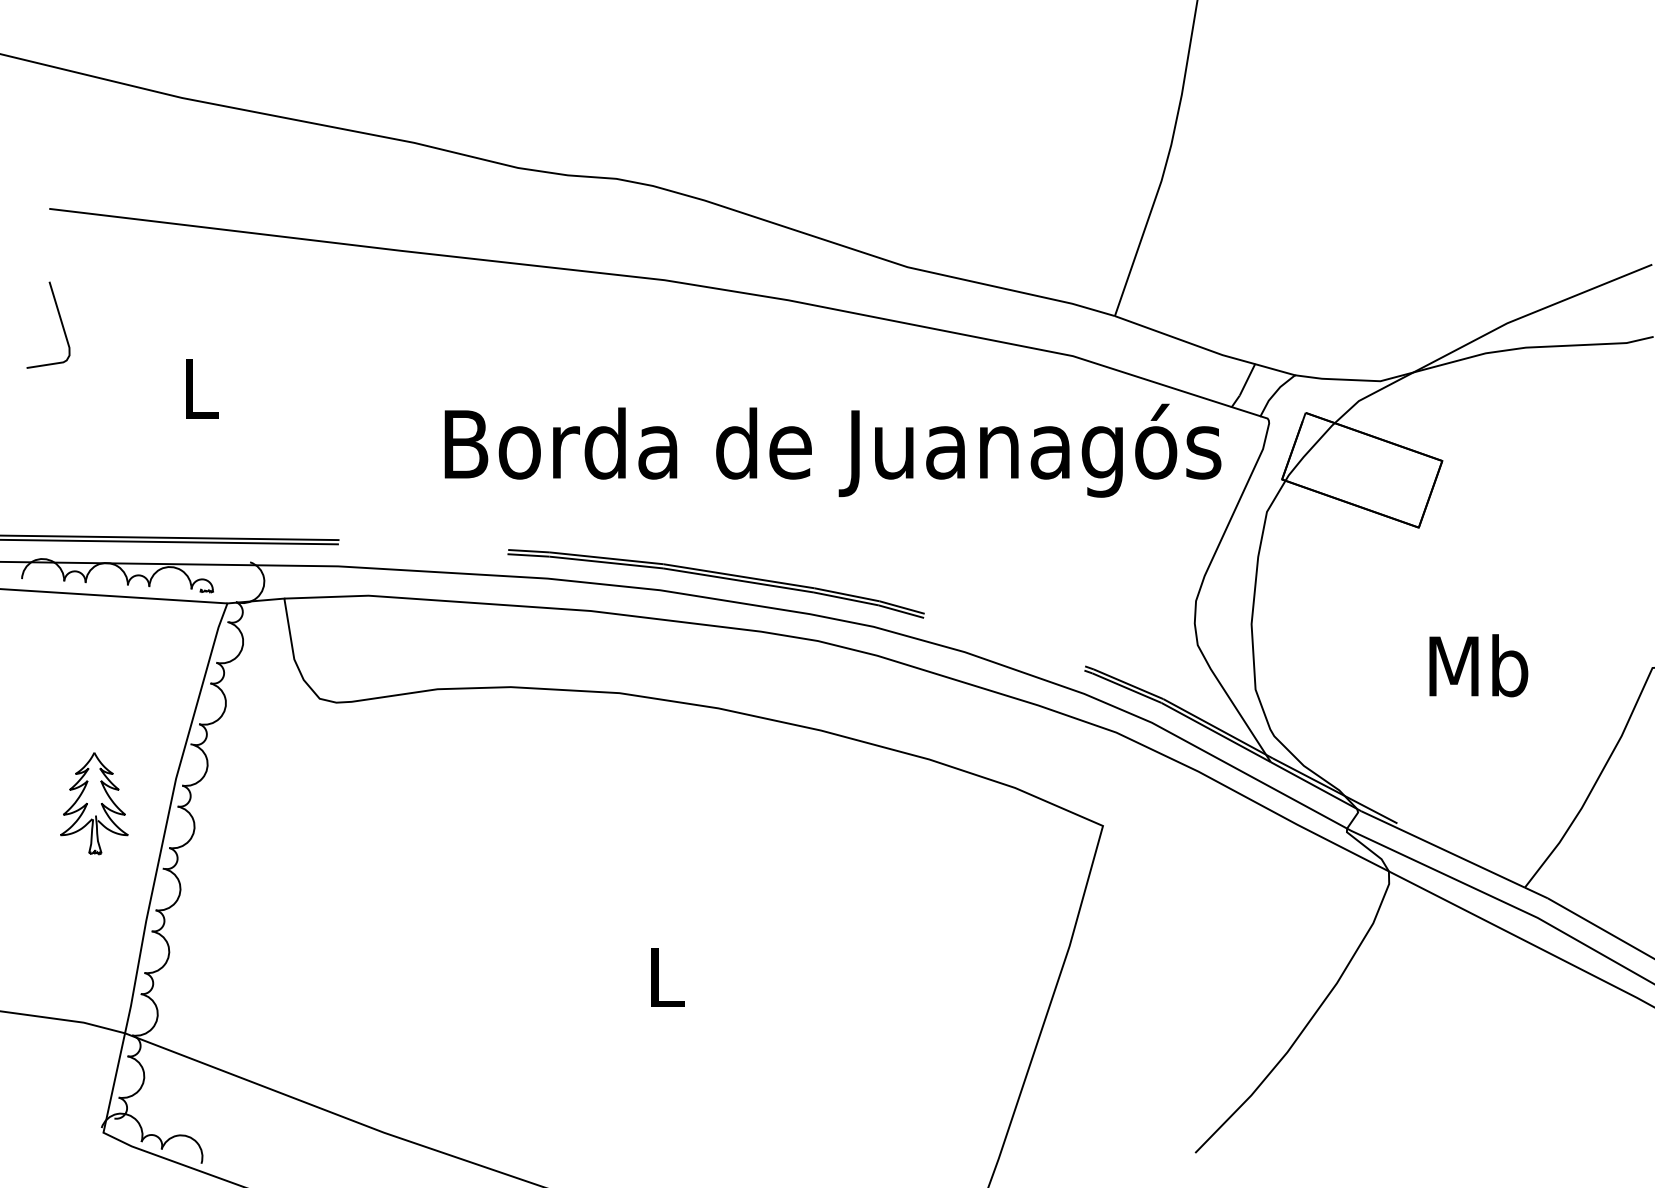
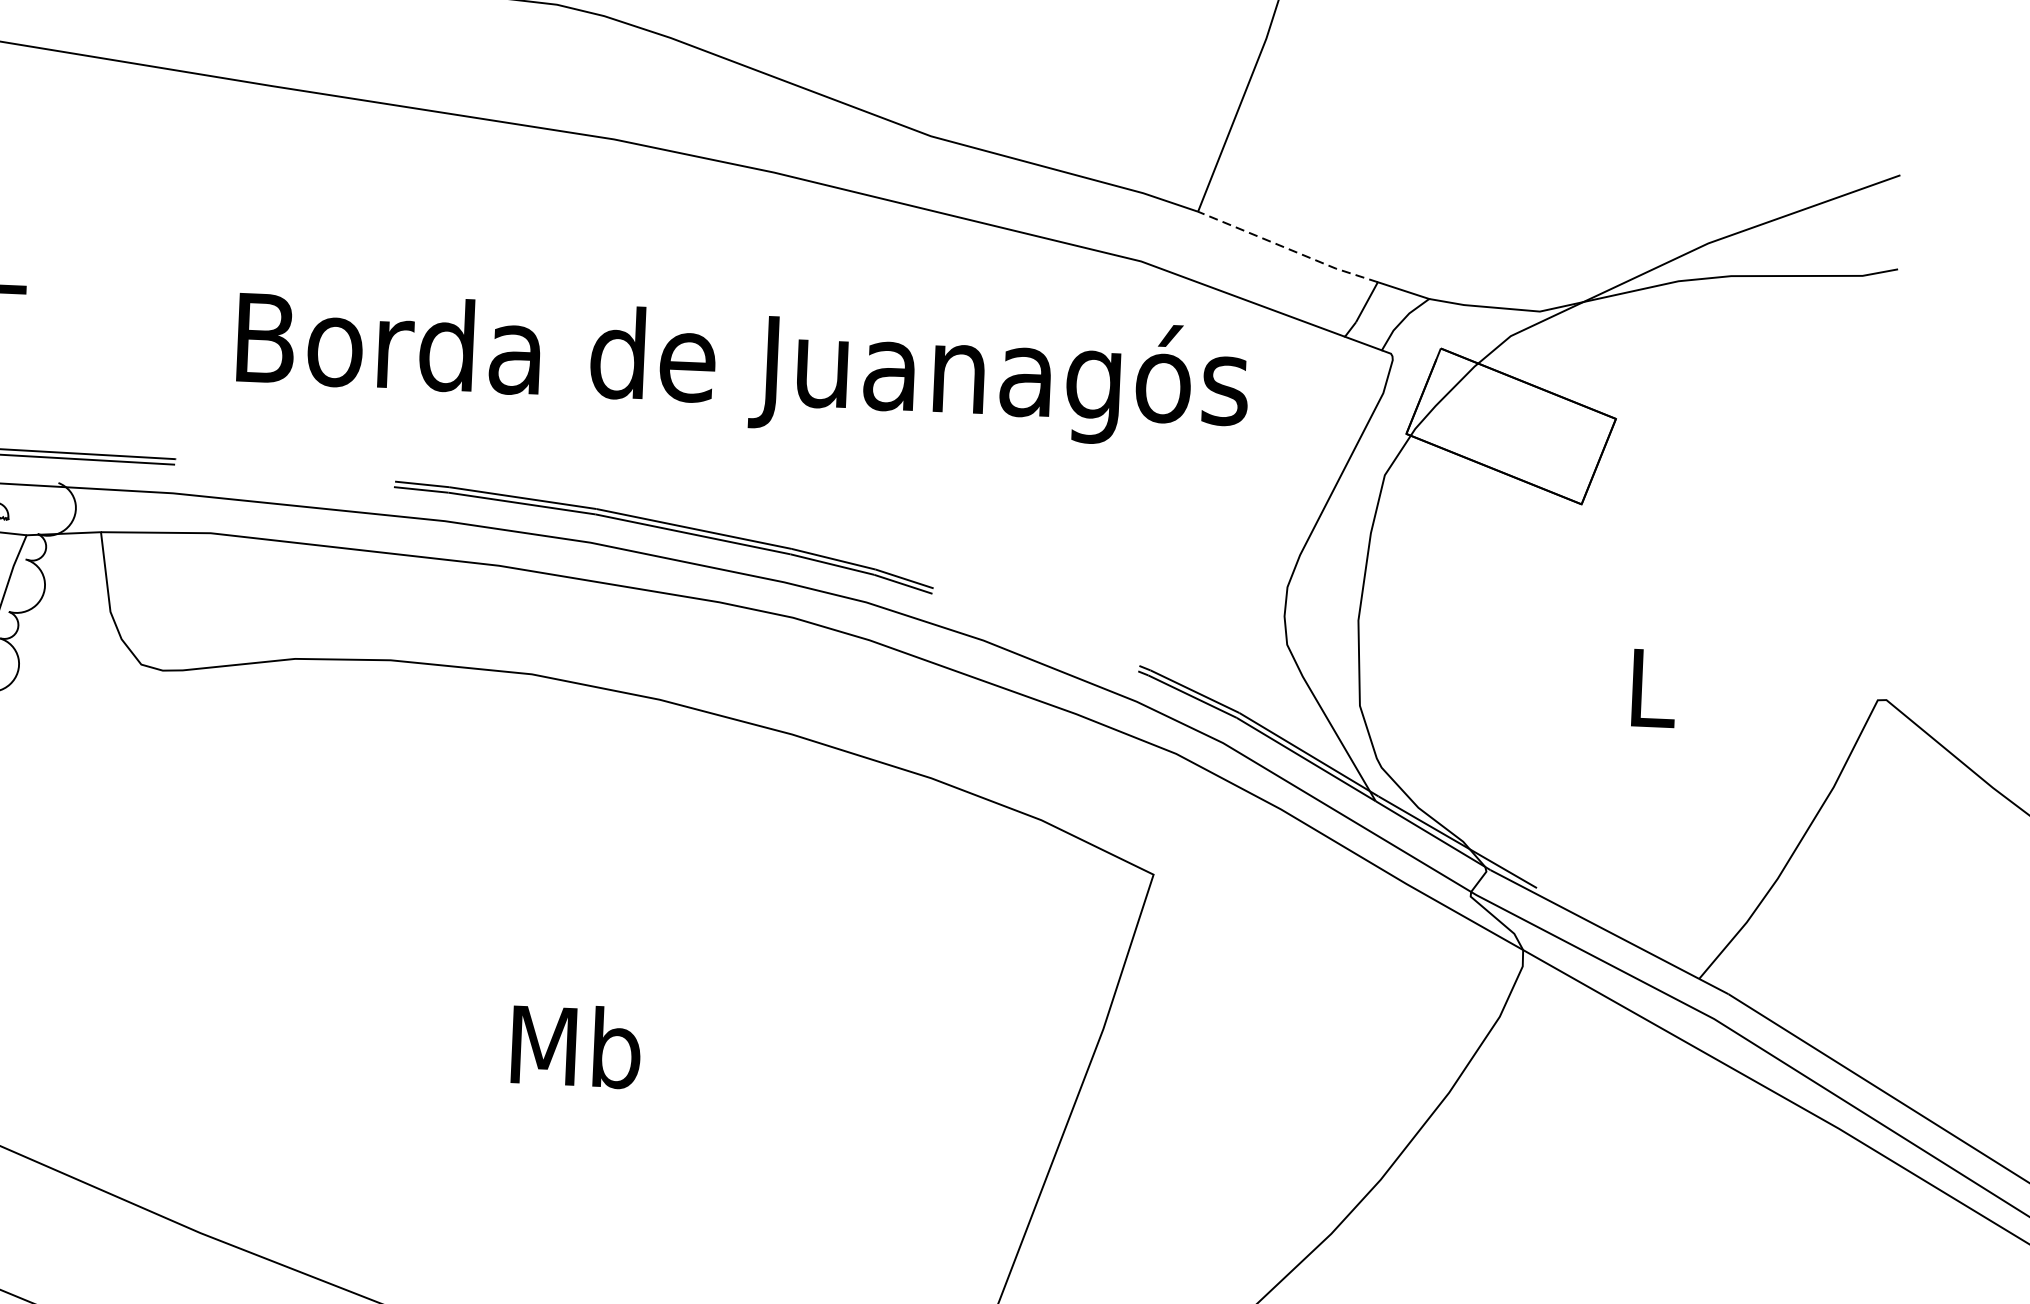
line: (1185, 341) -> (1288, 248), solid -> dashed
text: (832, 450) -> (742, 367), moved
text: (1478, 665) -> (1651, 687), Mb -> L
text: (665, 976) -> (575, 1045), L -> Mb

